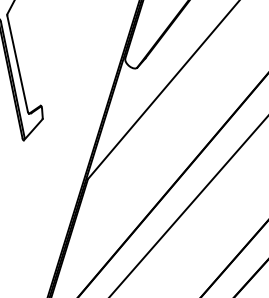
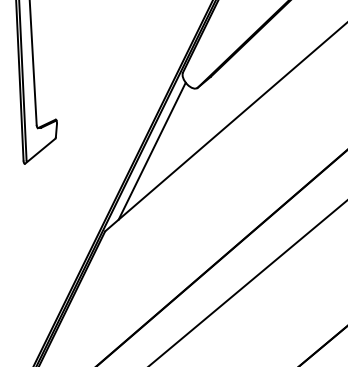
line: (112, 117) -> (152, 151), added

